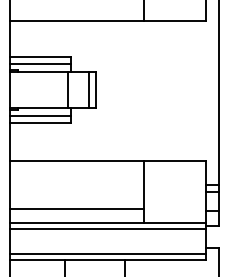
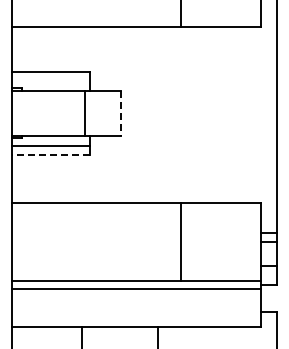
line: (39, 63) -> (50, 80), removed
line: (89, 89) -> (112, 112), removed
line: (96, 90) -> (121, 113), solid -> dashed
line: (39, 122) -> (50, 154), solid -> dashed
line: (76, 209) -> (96, 263), removed
line: (108, 254) -> (136, 320), removed

